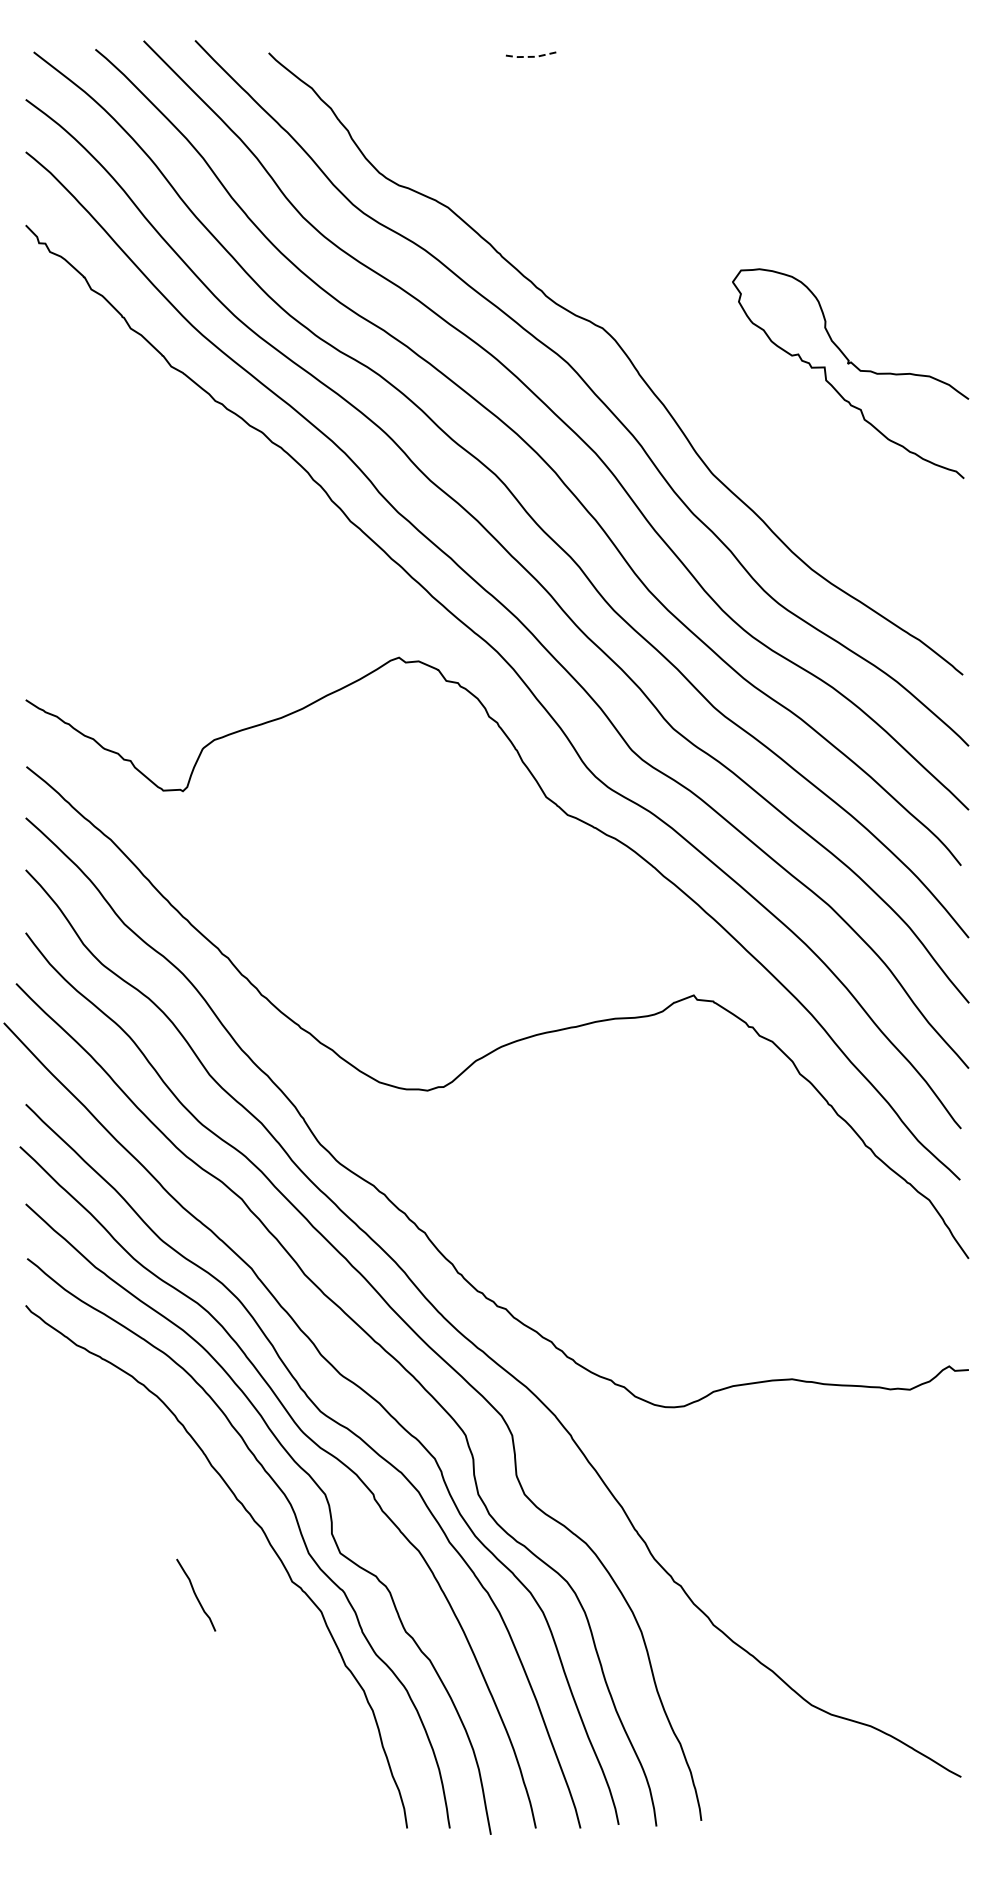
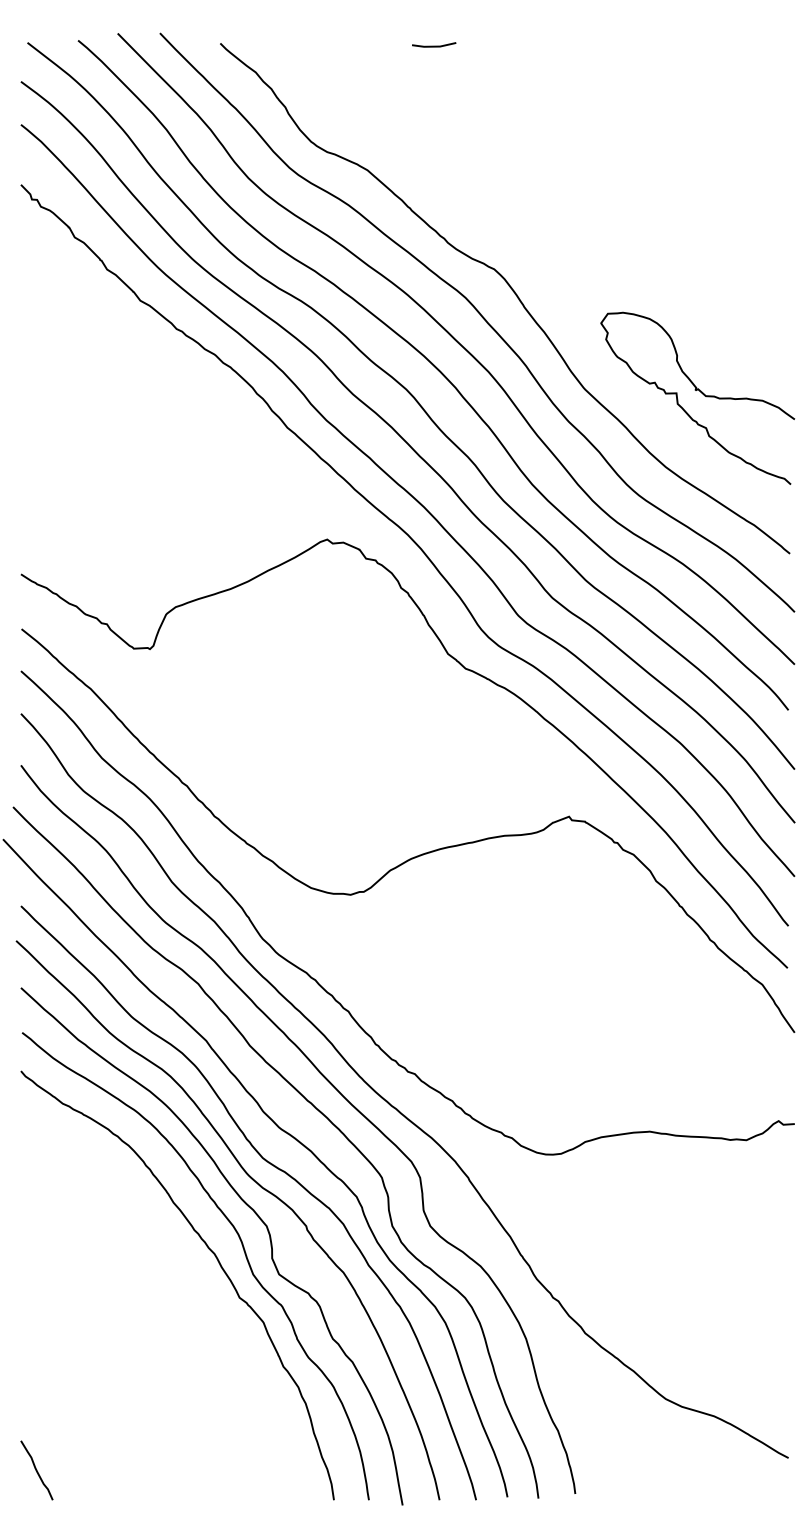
line: (529, 56) -> (434, 46), dashed -> solid
curve: (855, 367) -> (701, 393), moved
curve: (196, 1594) -> (37, 1469), moved

